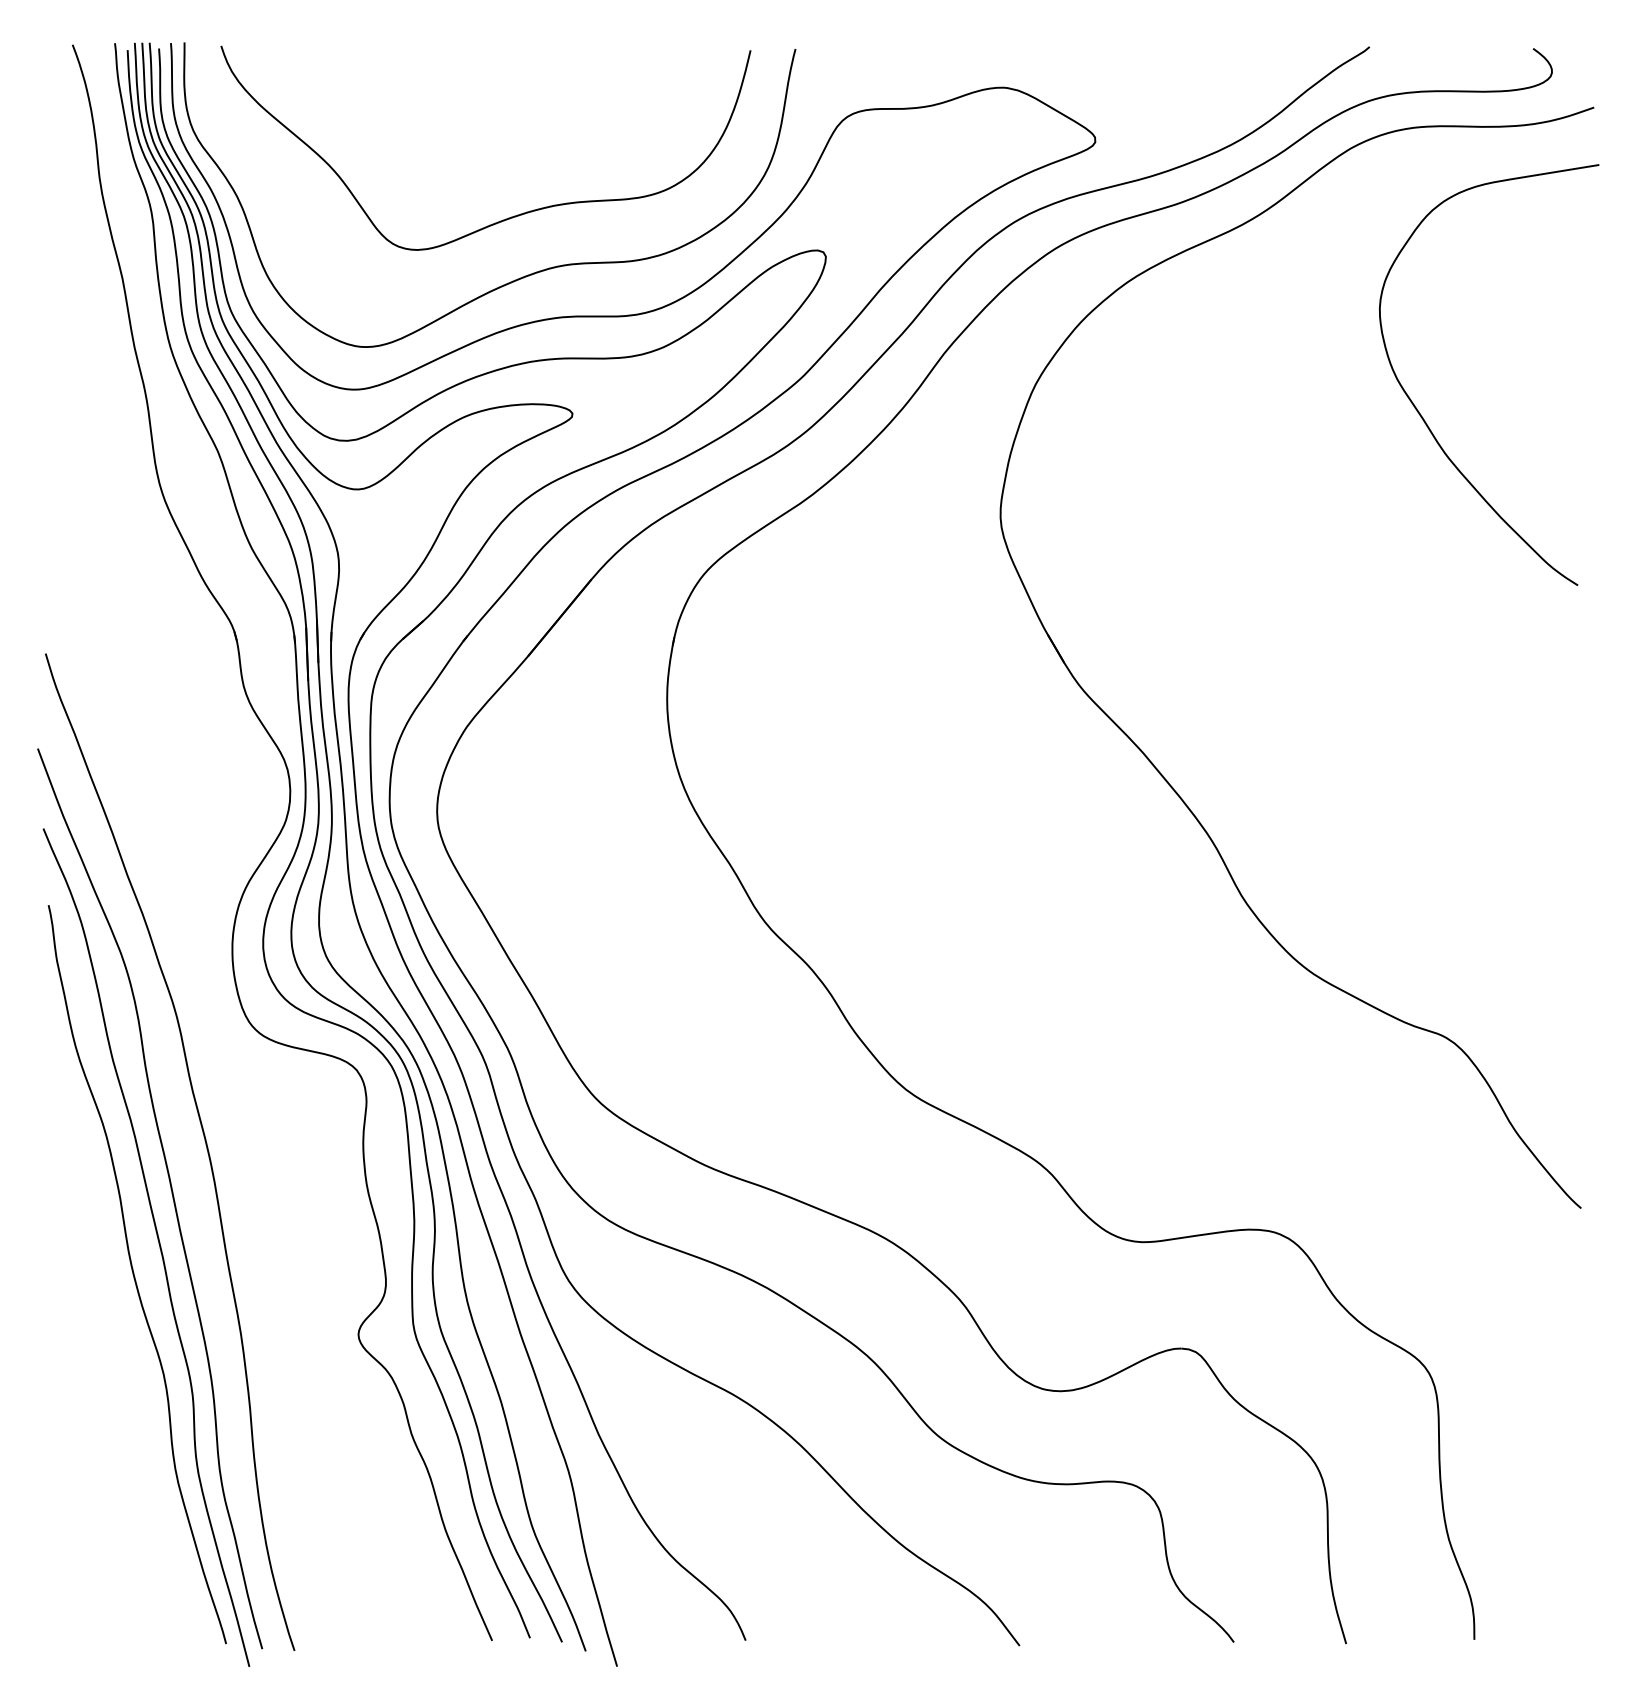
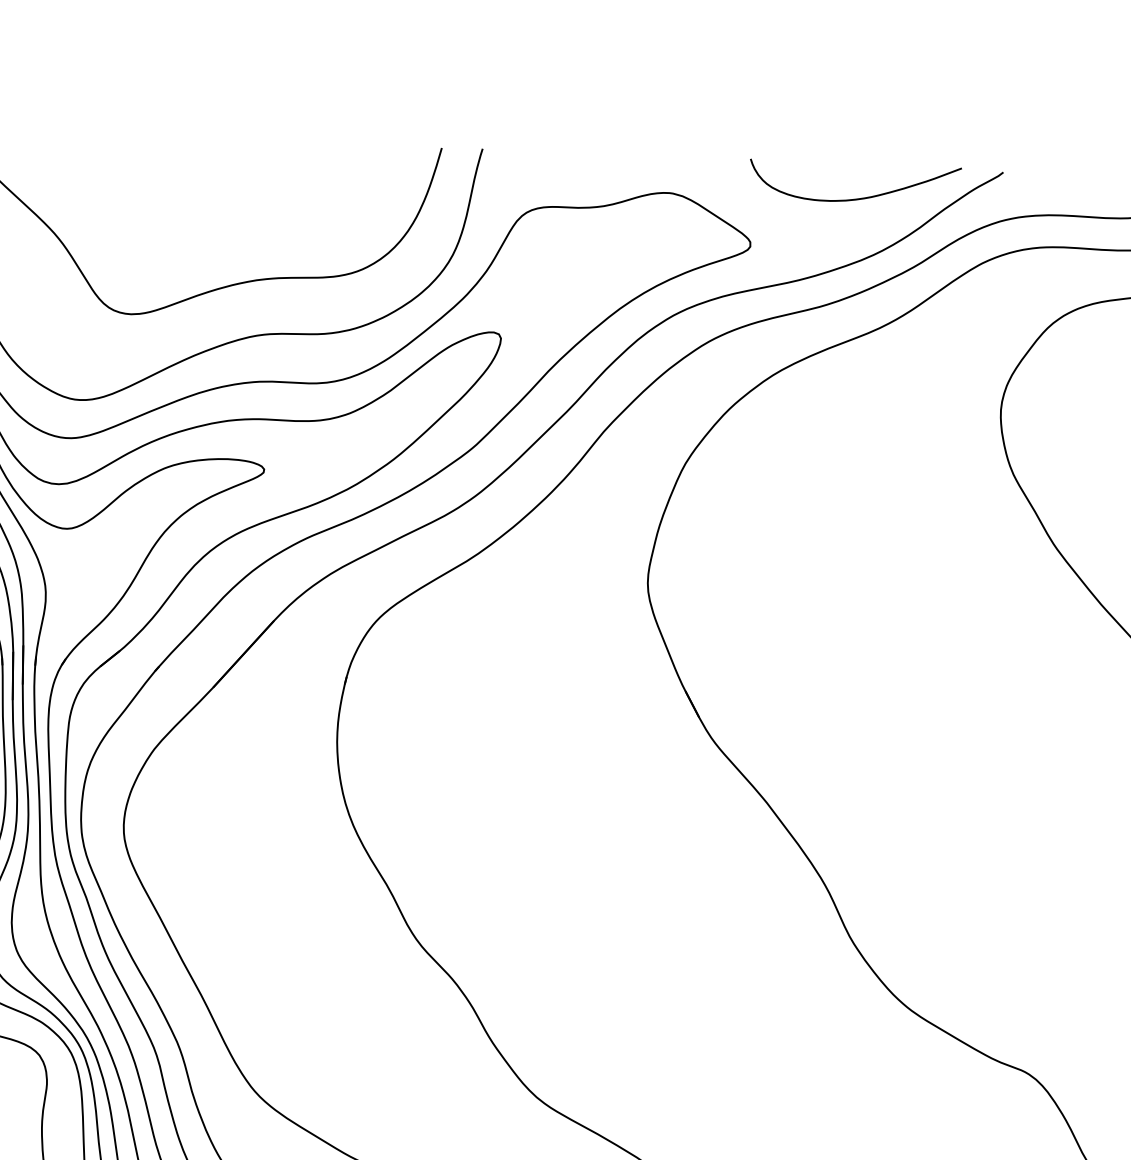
curve: (1209, 83) -> (856, 198), added

